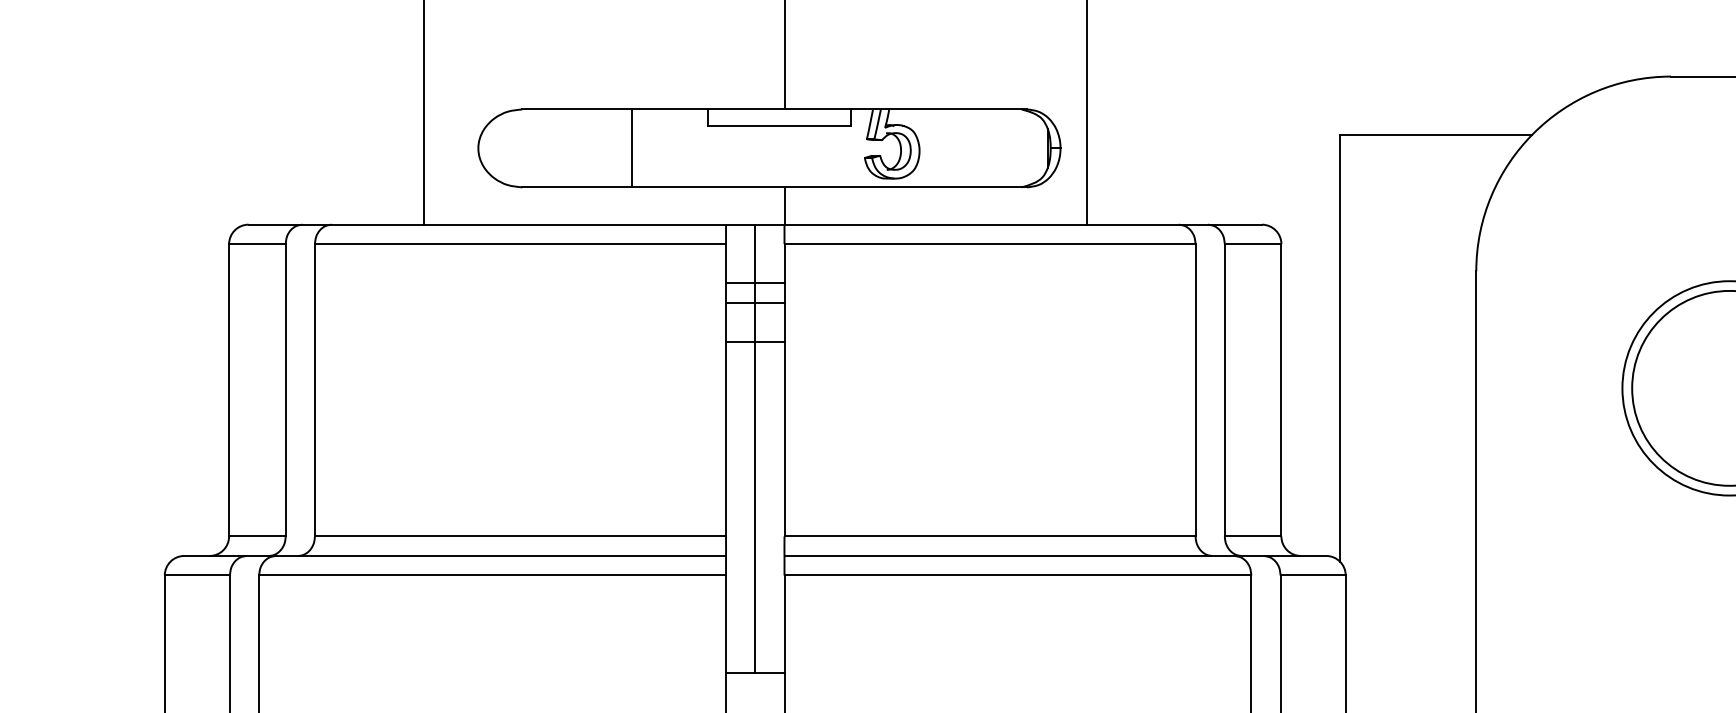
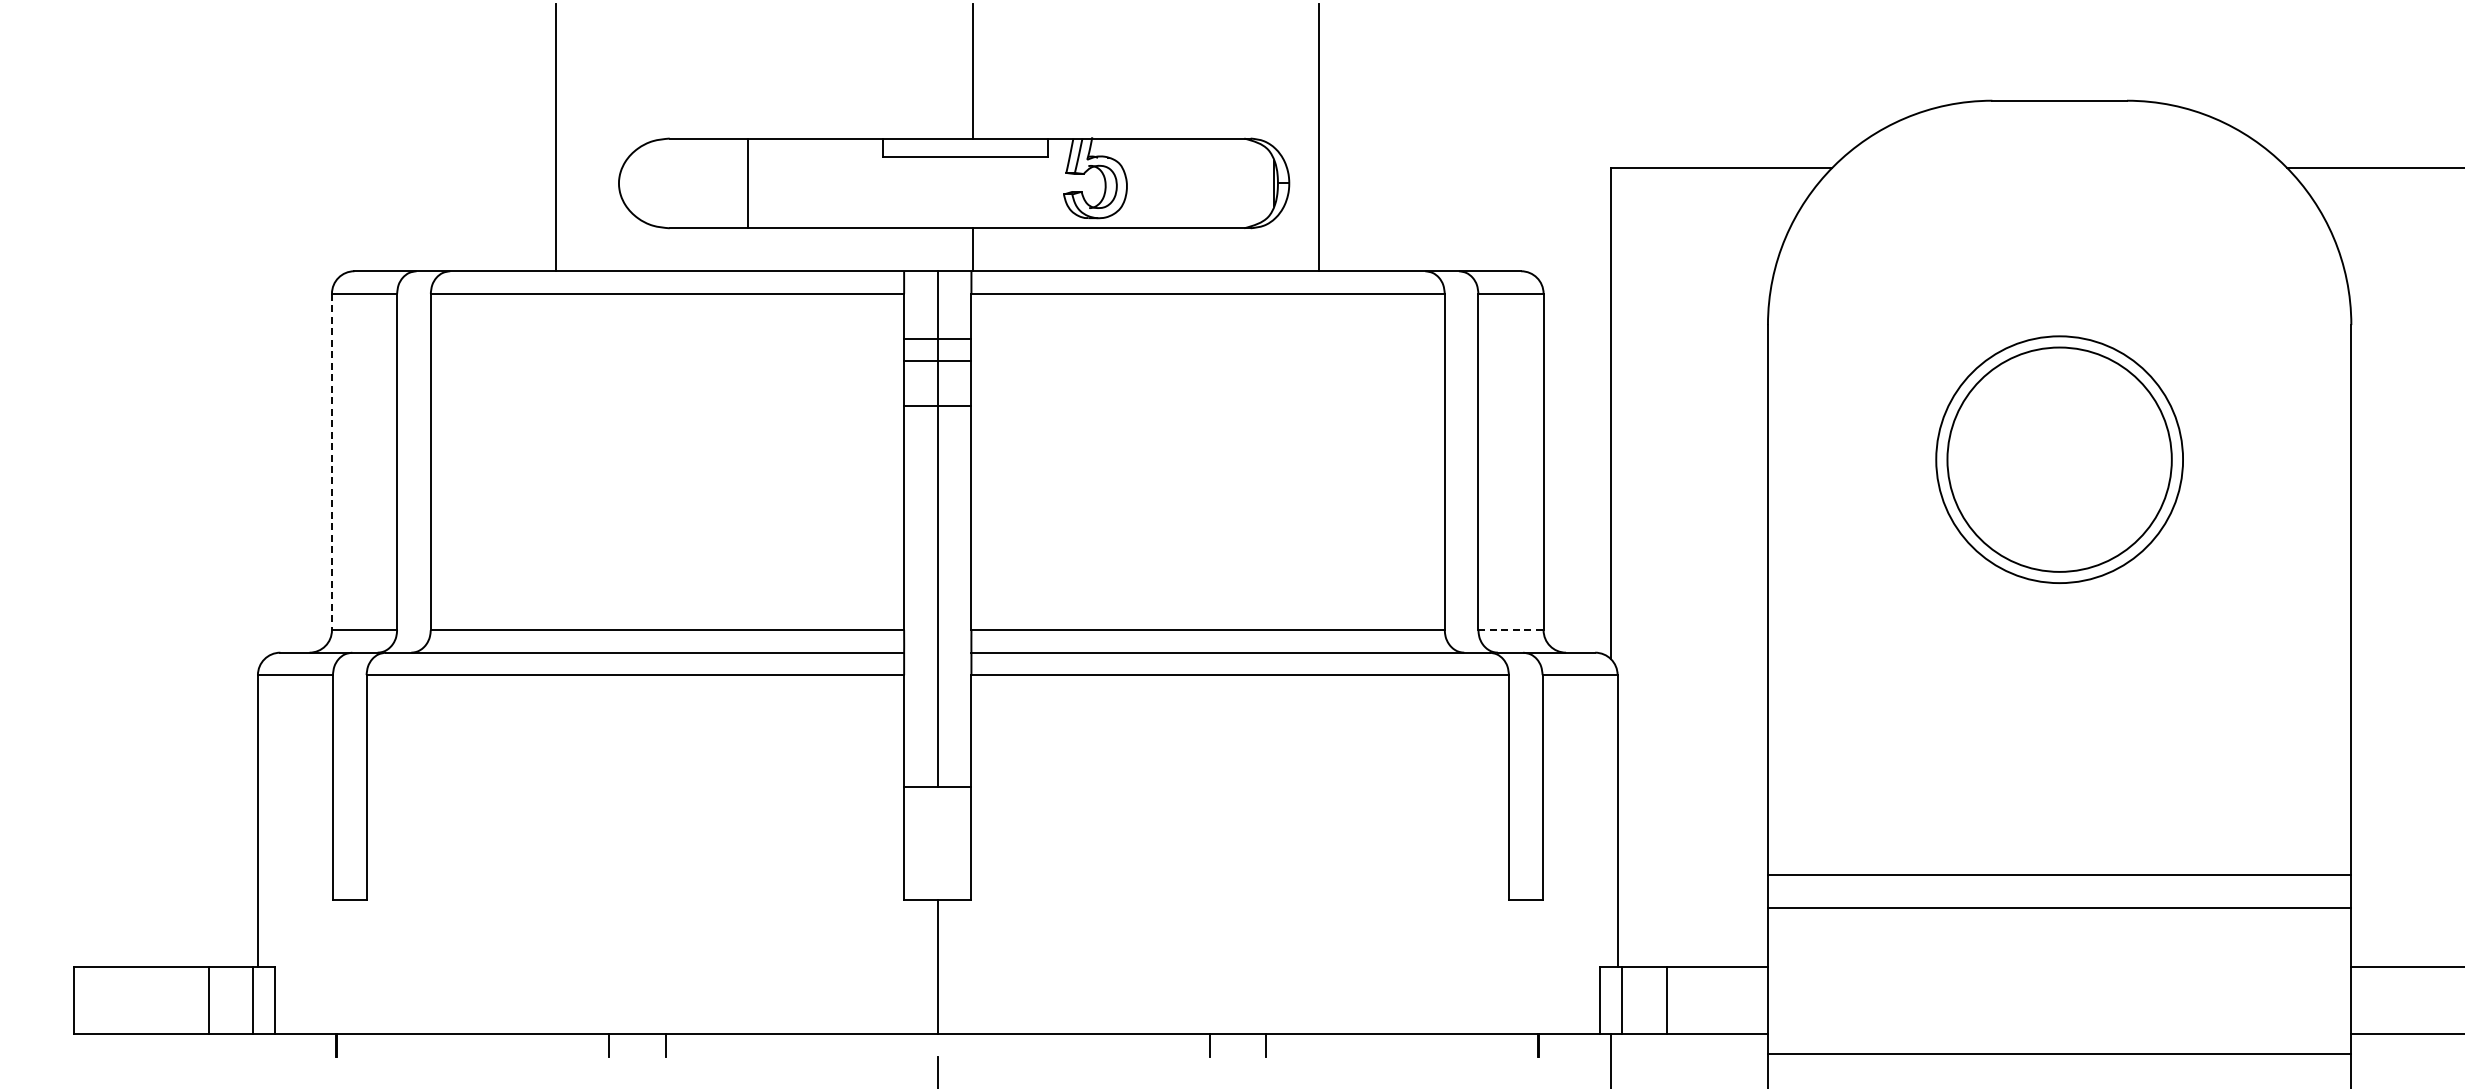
line: (632, 148) -> (748, 183), moved
line: (228, 390) -> (331, 462), solid -> dashed
line: (1253, 536) -> (1511, 630), solid -> dashed

